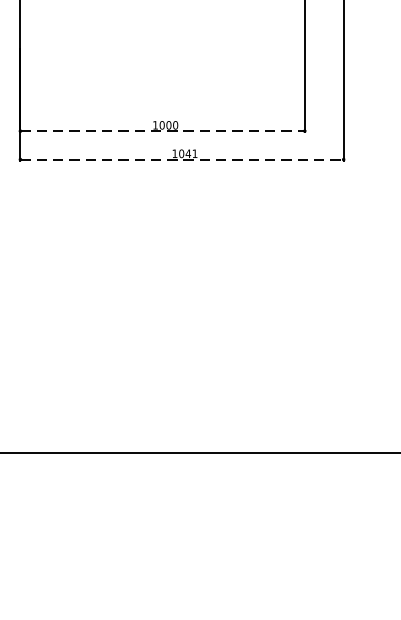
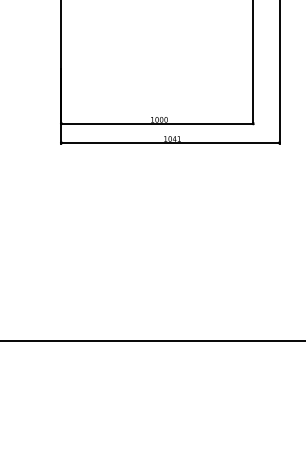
line: (162, 130) -> (157, 123), dashed -> solid
line: (182, 158) -> (170, 142), dashed -> solid

